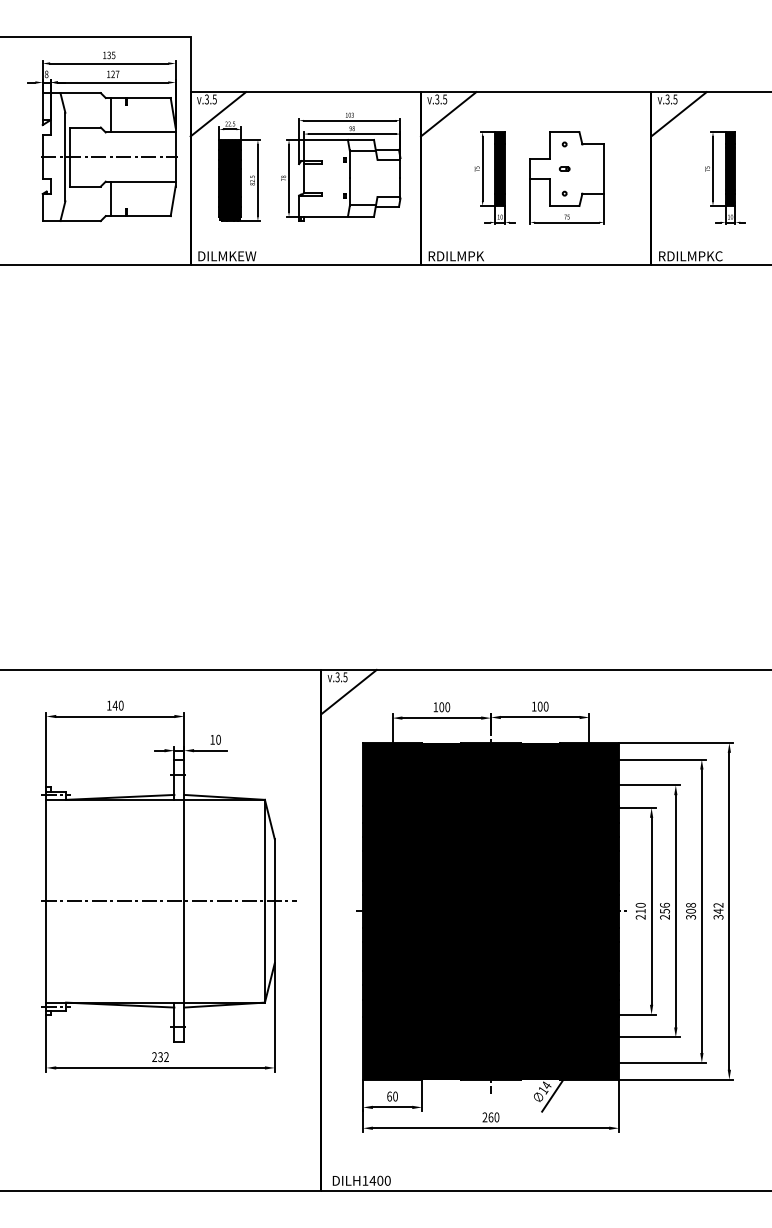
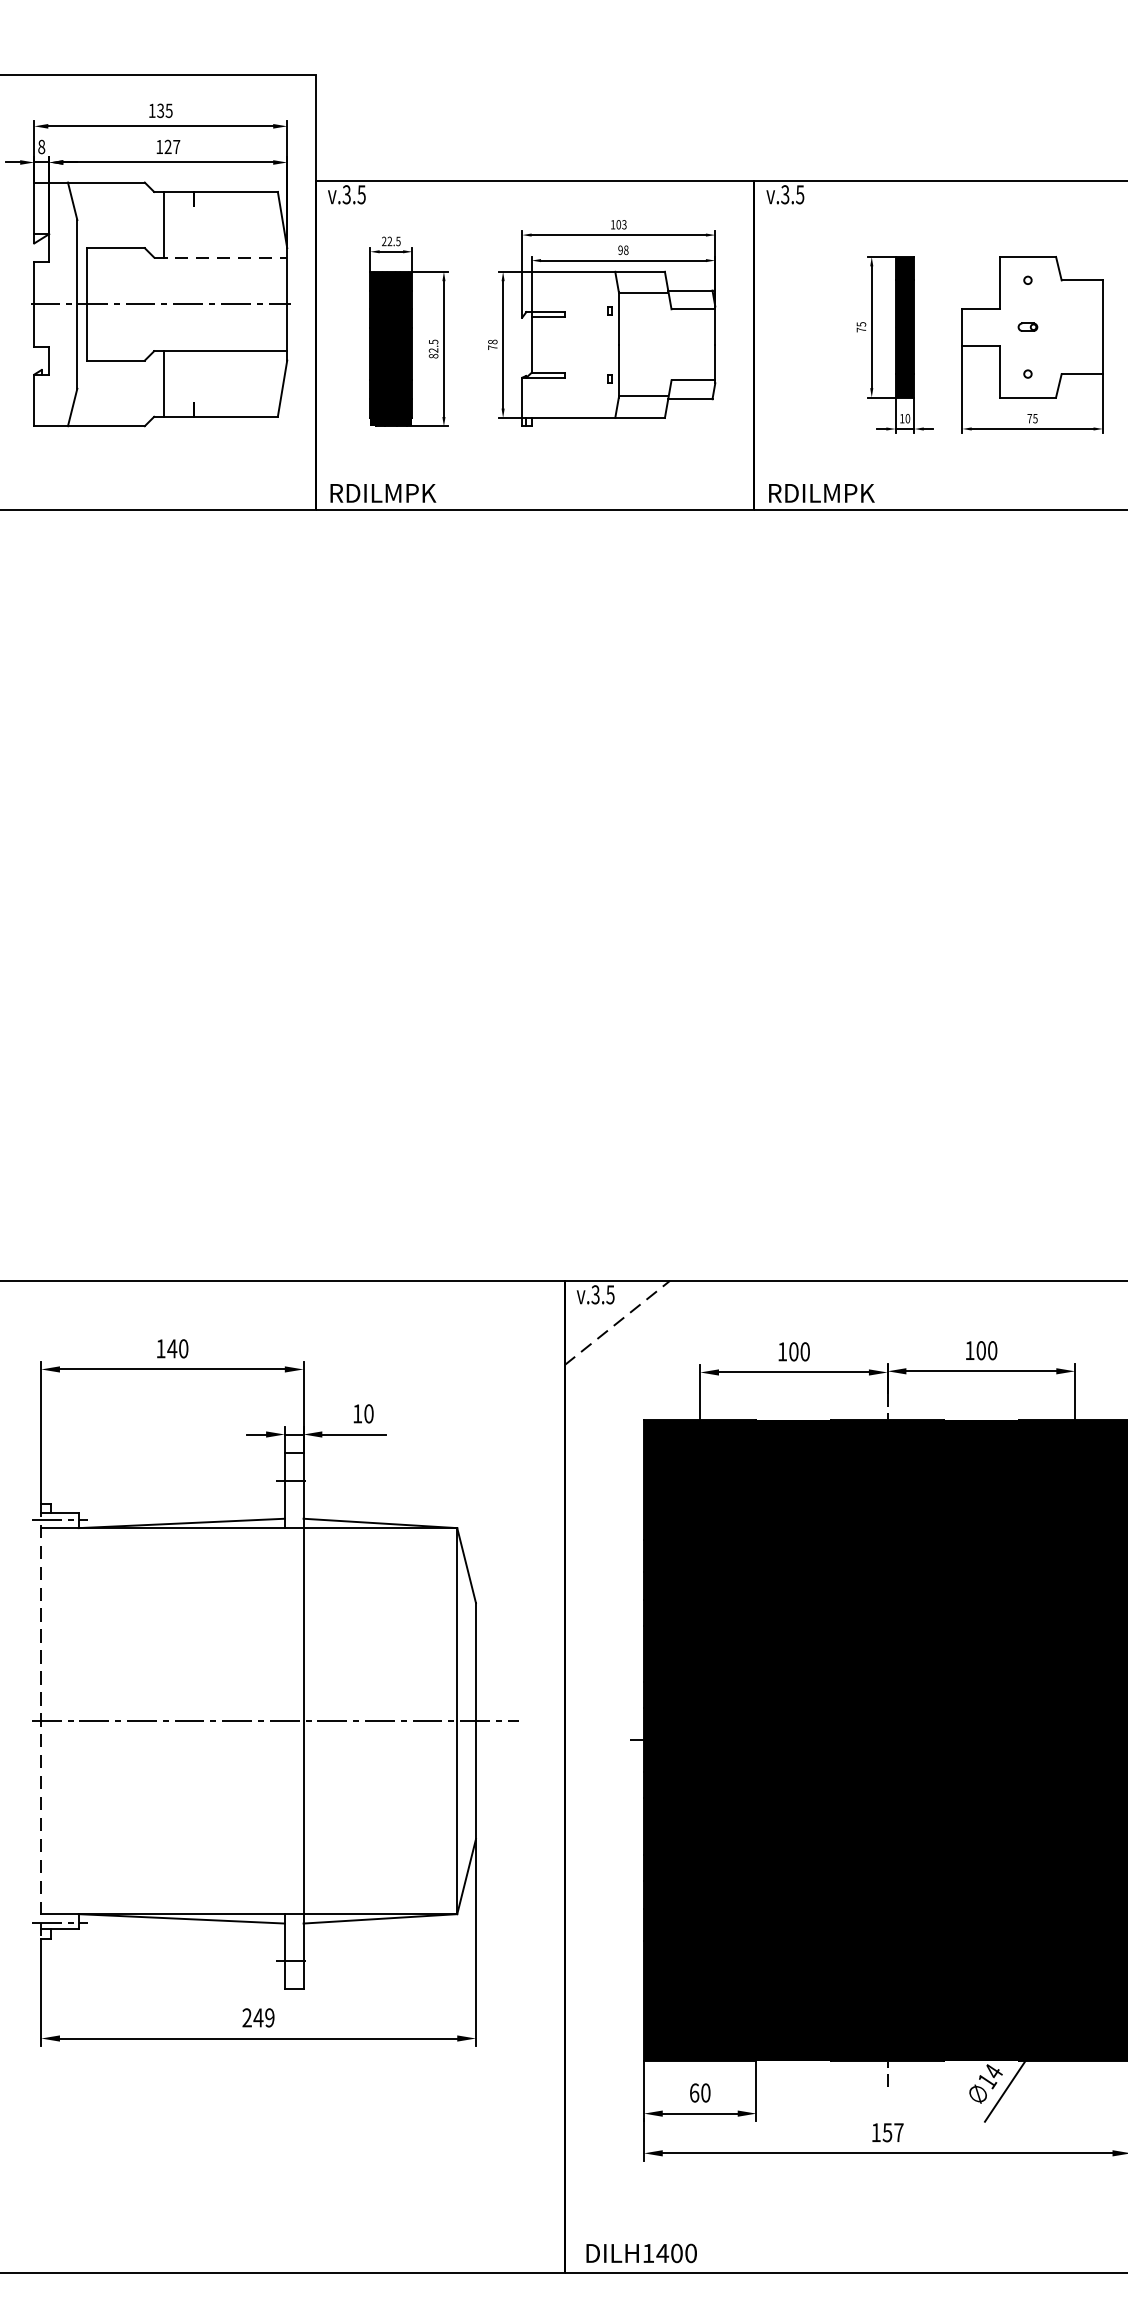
line: (218, 114) -> (368, 223), removed
line: (448, 114) -> (806, 223), removed
line: (140, 132) -> (220, 257), solid -> dashed
text: (227, 256) -> (385, 493), DILMKEW -> RDILMPK
line: (349, 691) -> (618, 1321), solid -> dashed
line: (46, 901) -> (41, 1721), solid -> dashed
text: (162, 1057) -> (262, 2018), 232 -> 249
text: (490, 1117) -> (886, 2132), 260 -> 157

